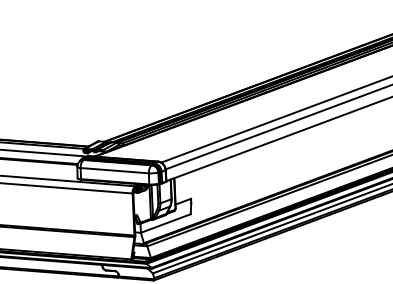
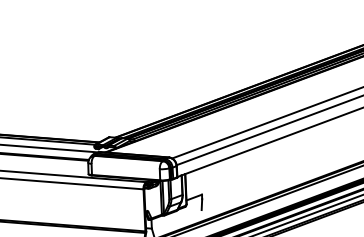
line: (114, 170) -> (125, 166), removed
line: (165, 223) -> (176, 219), removed

